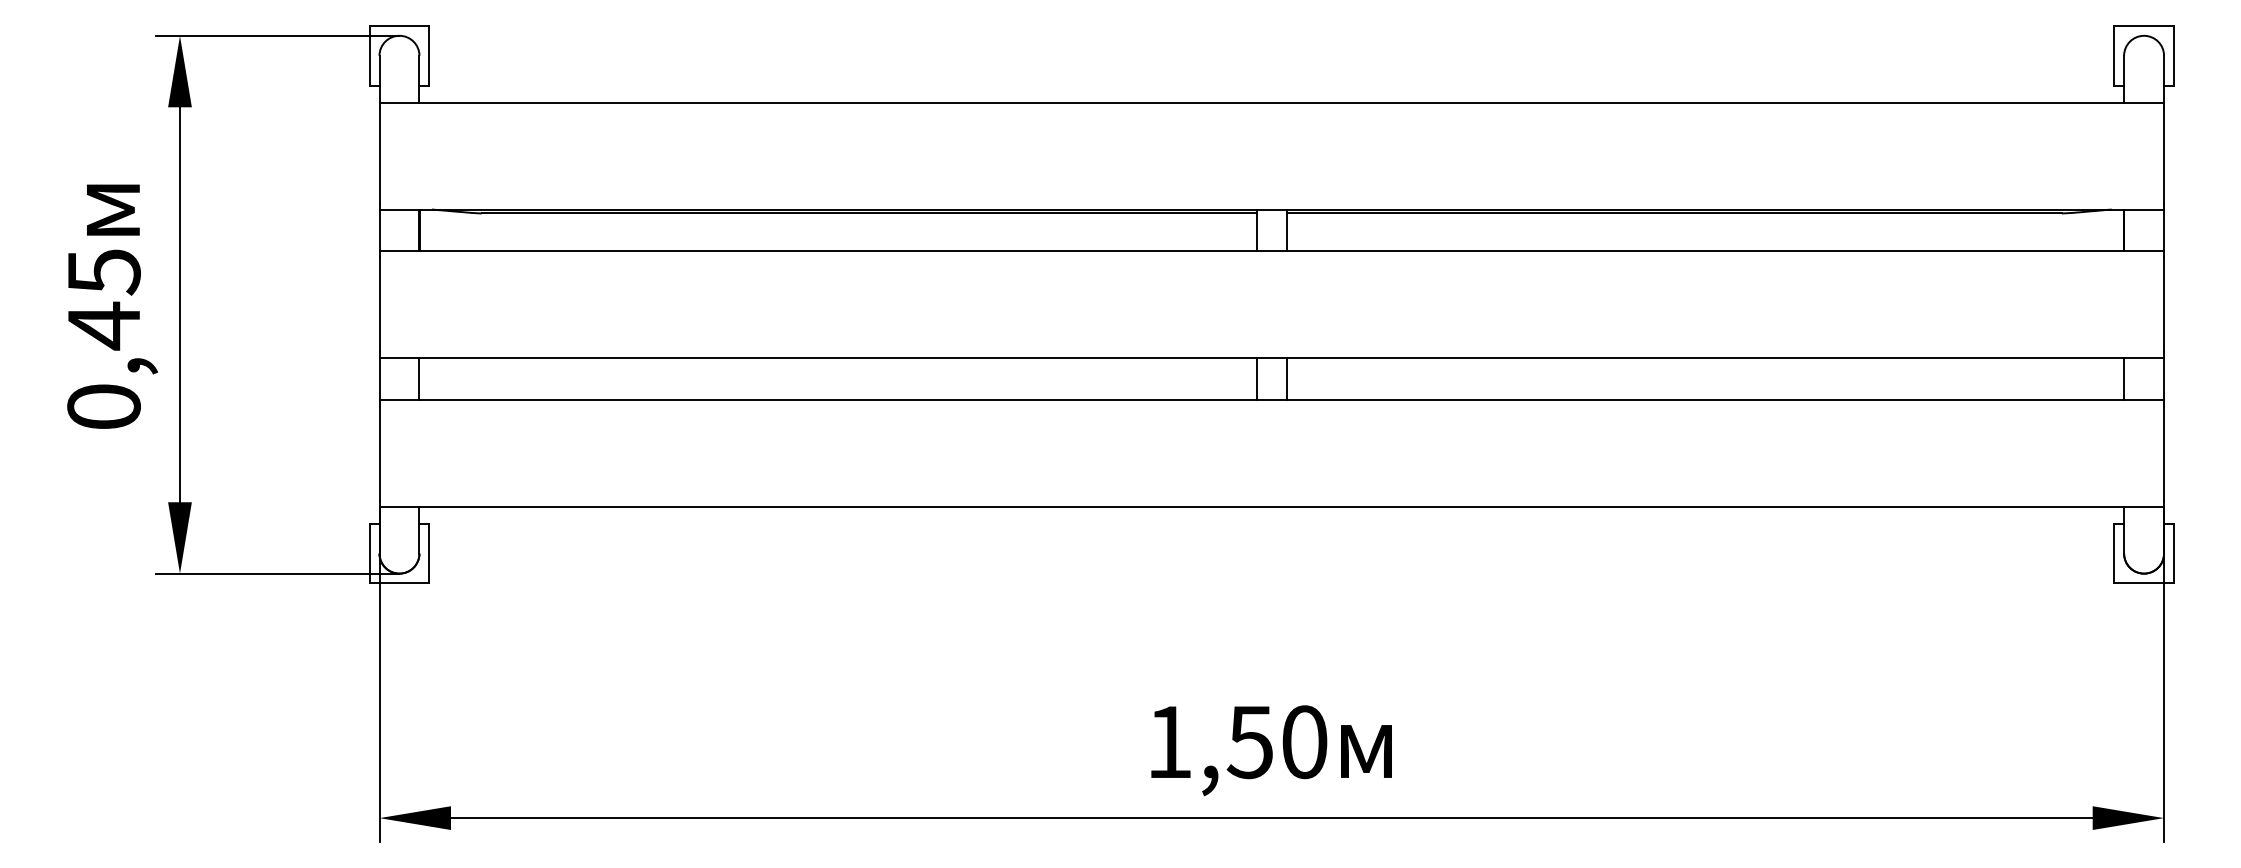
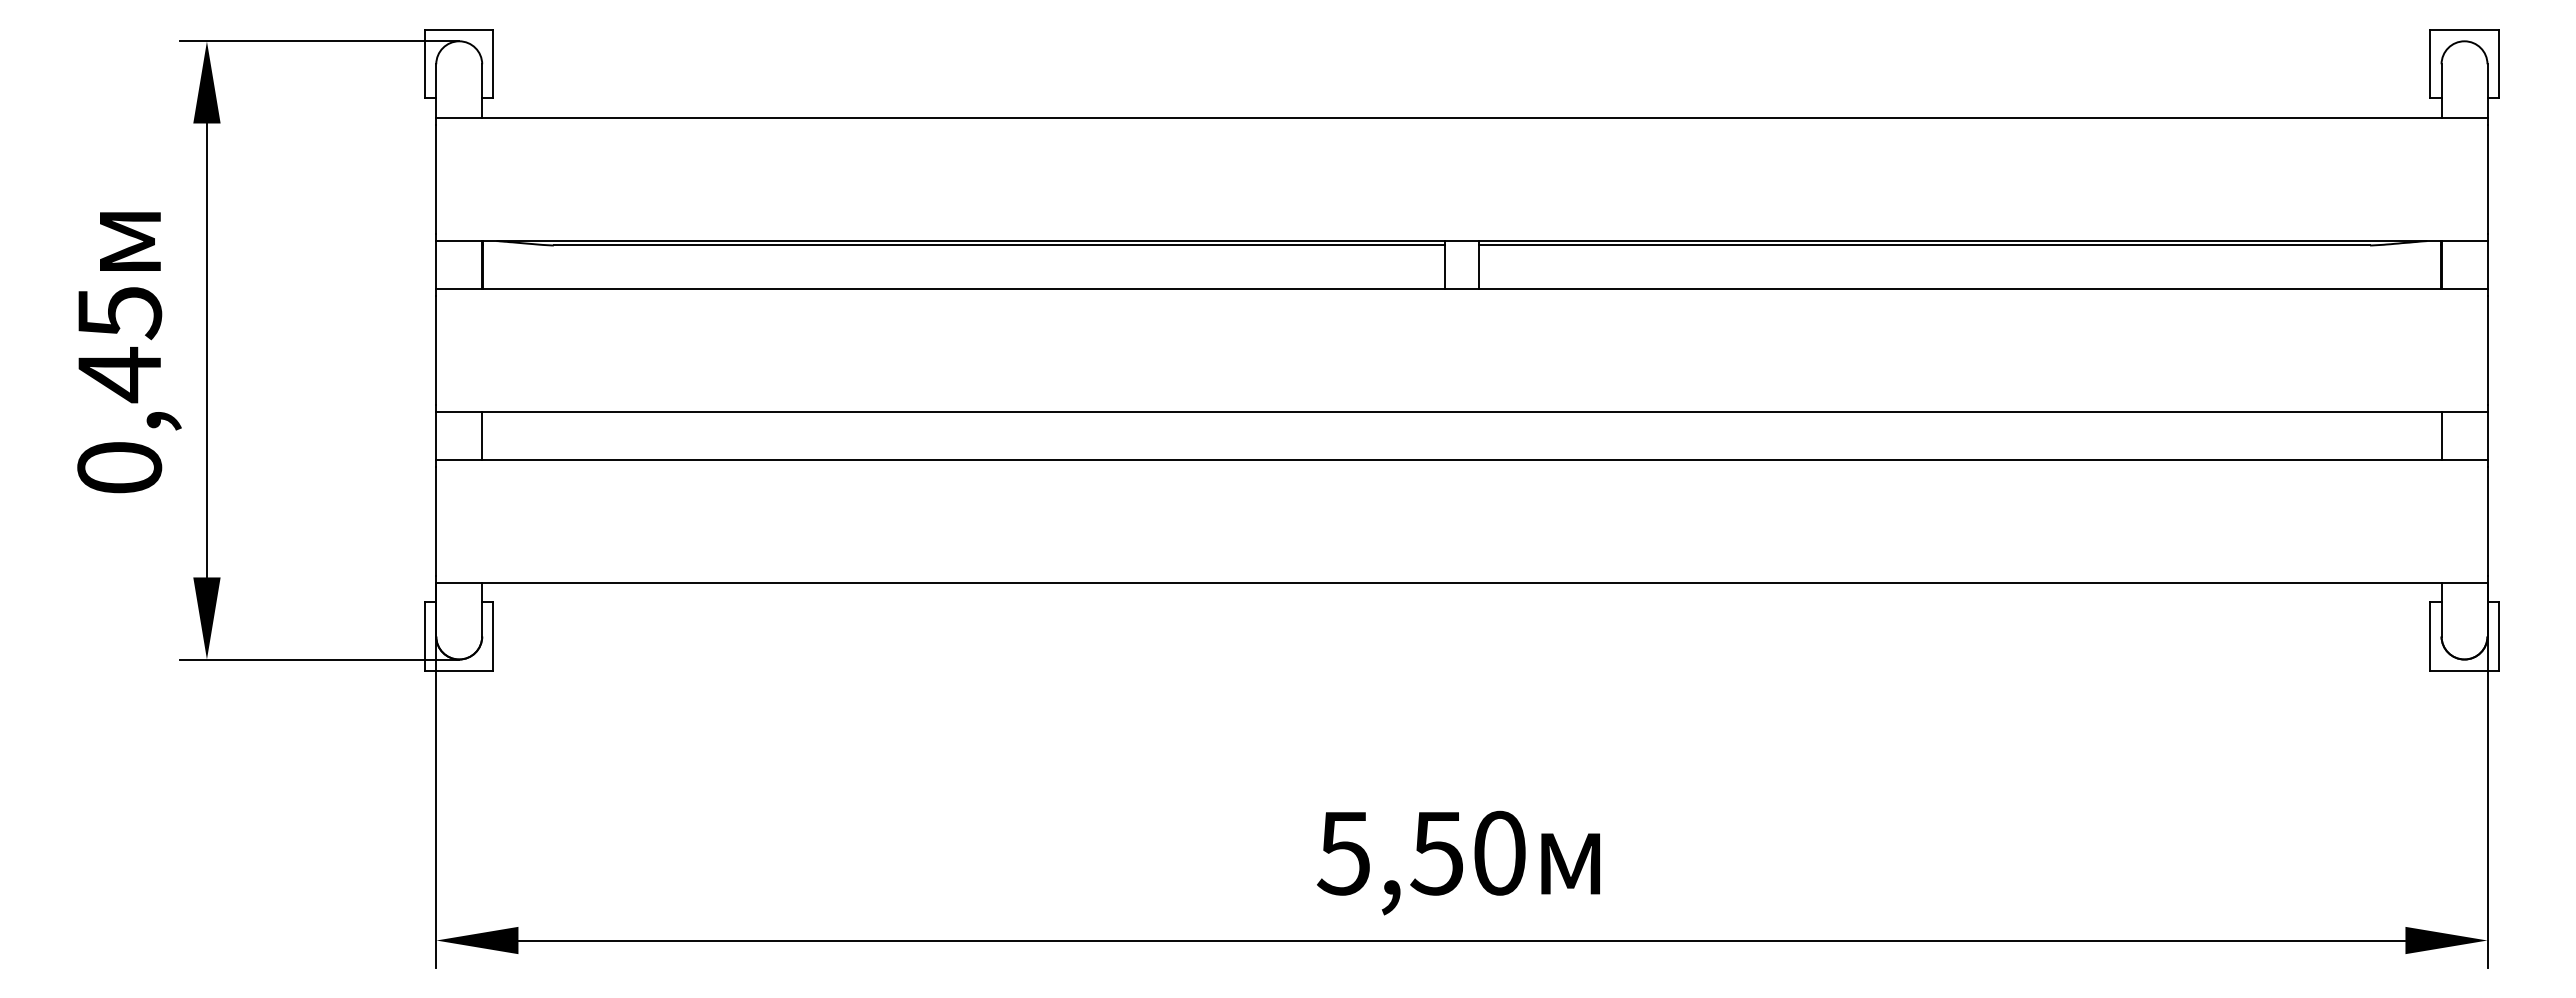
line: (1256, 378) -> (1444, 435), removed
line: (1287, 378) -> (1479, 435), removed
text: (1168, 742) -> (1343, 853), 1,50 -> 5,50

